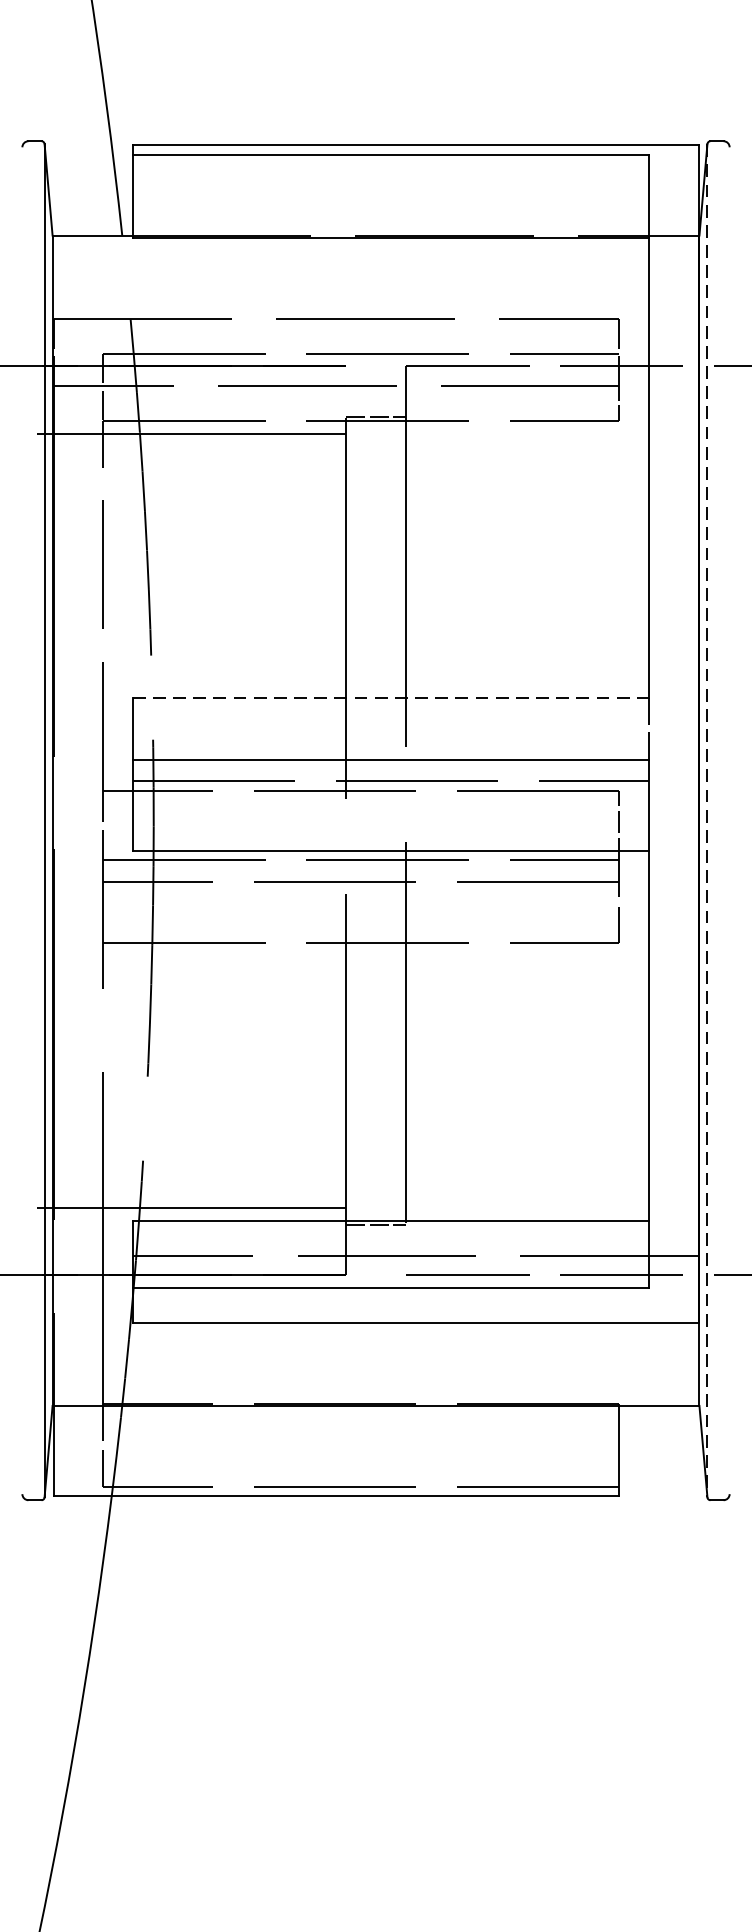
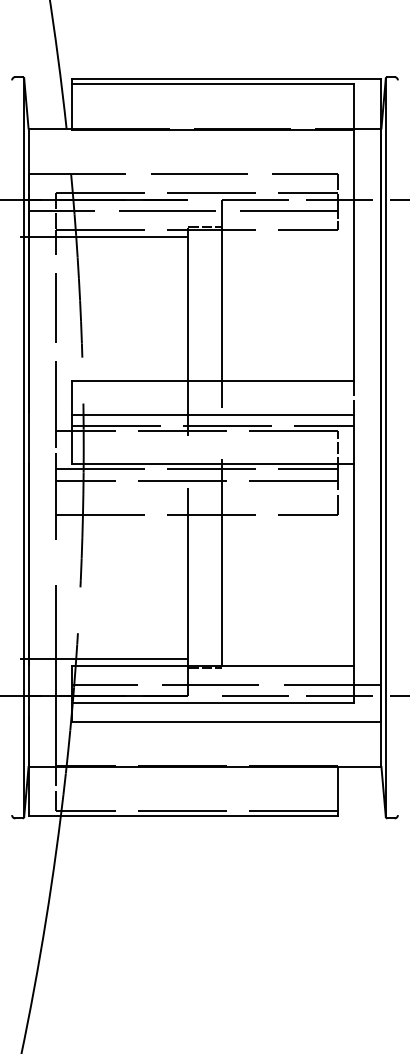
line: (391, 699) -> (213, 381), dashed -> solid
line: (706, 822) -> (385, 448), dashed -> solid

